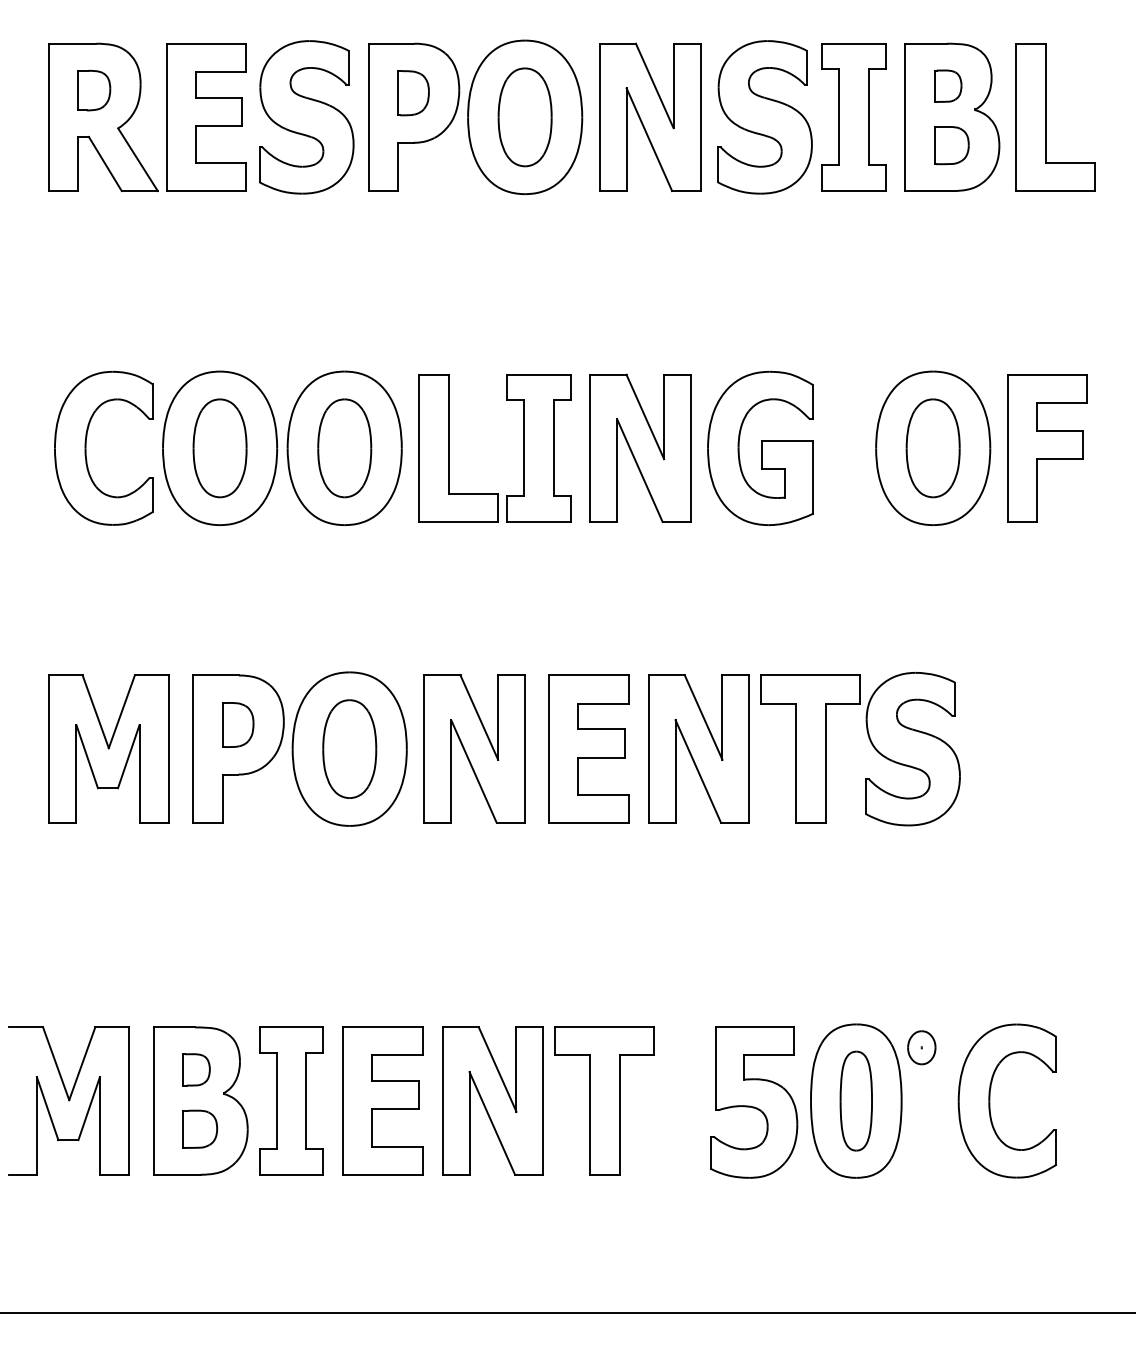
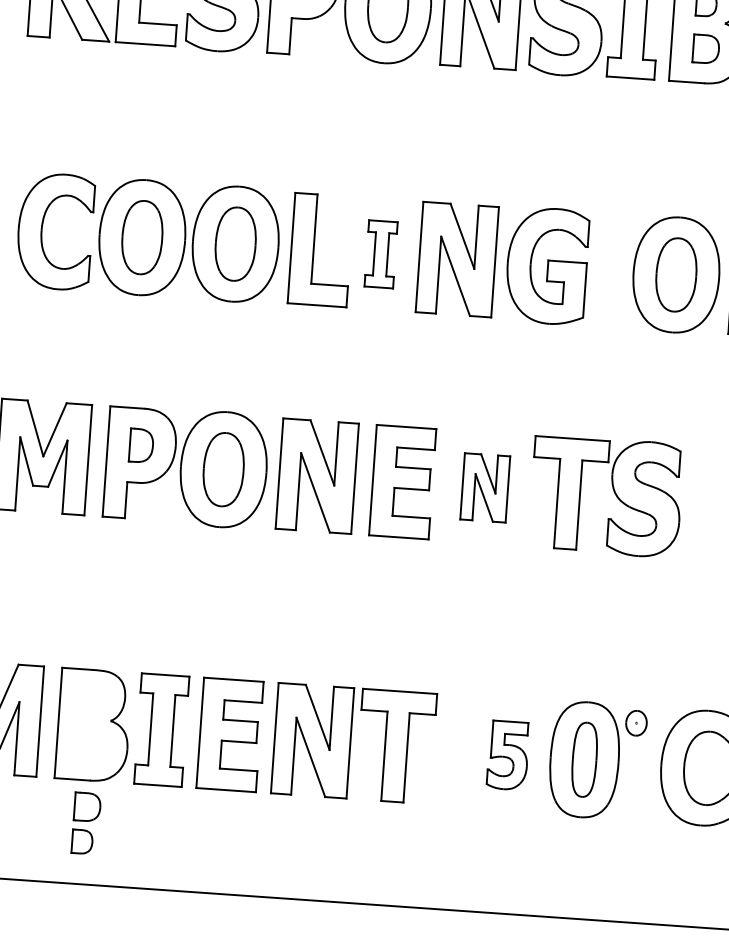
part: (538, 448) -> (380, 254), size x0.6
part: (698, 748) -> (484, 487), size x0.6
part: (196, 1069) -> (82, 841), moved
part: (754, 1102) -> (508, 755), size x0.6
part: (200, 1128) -> (87, 806), moved

